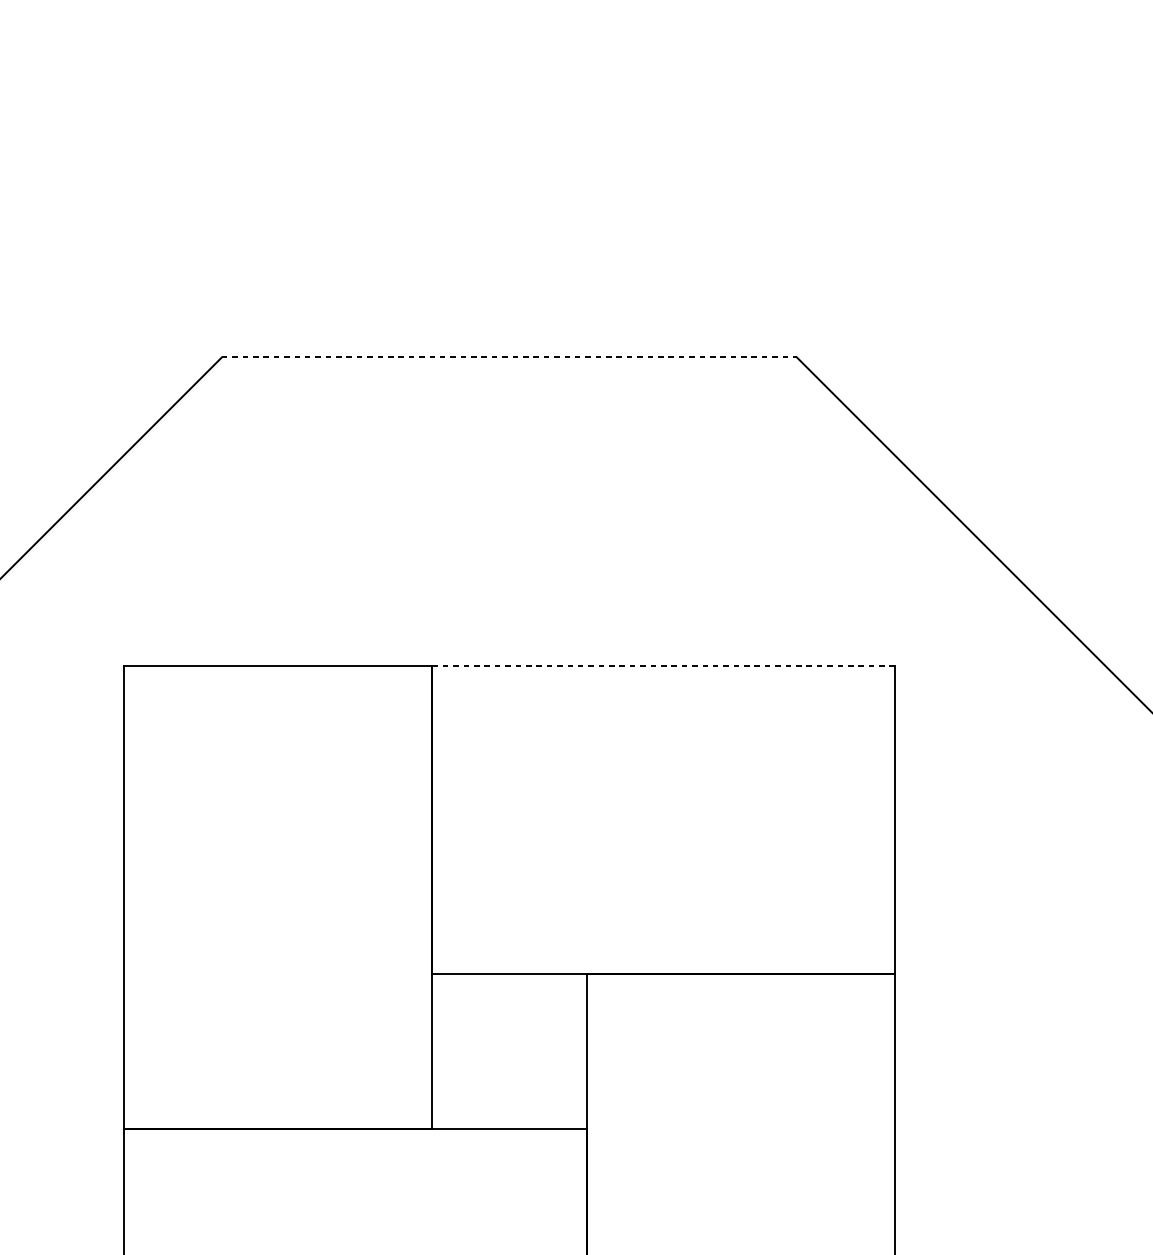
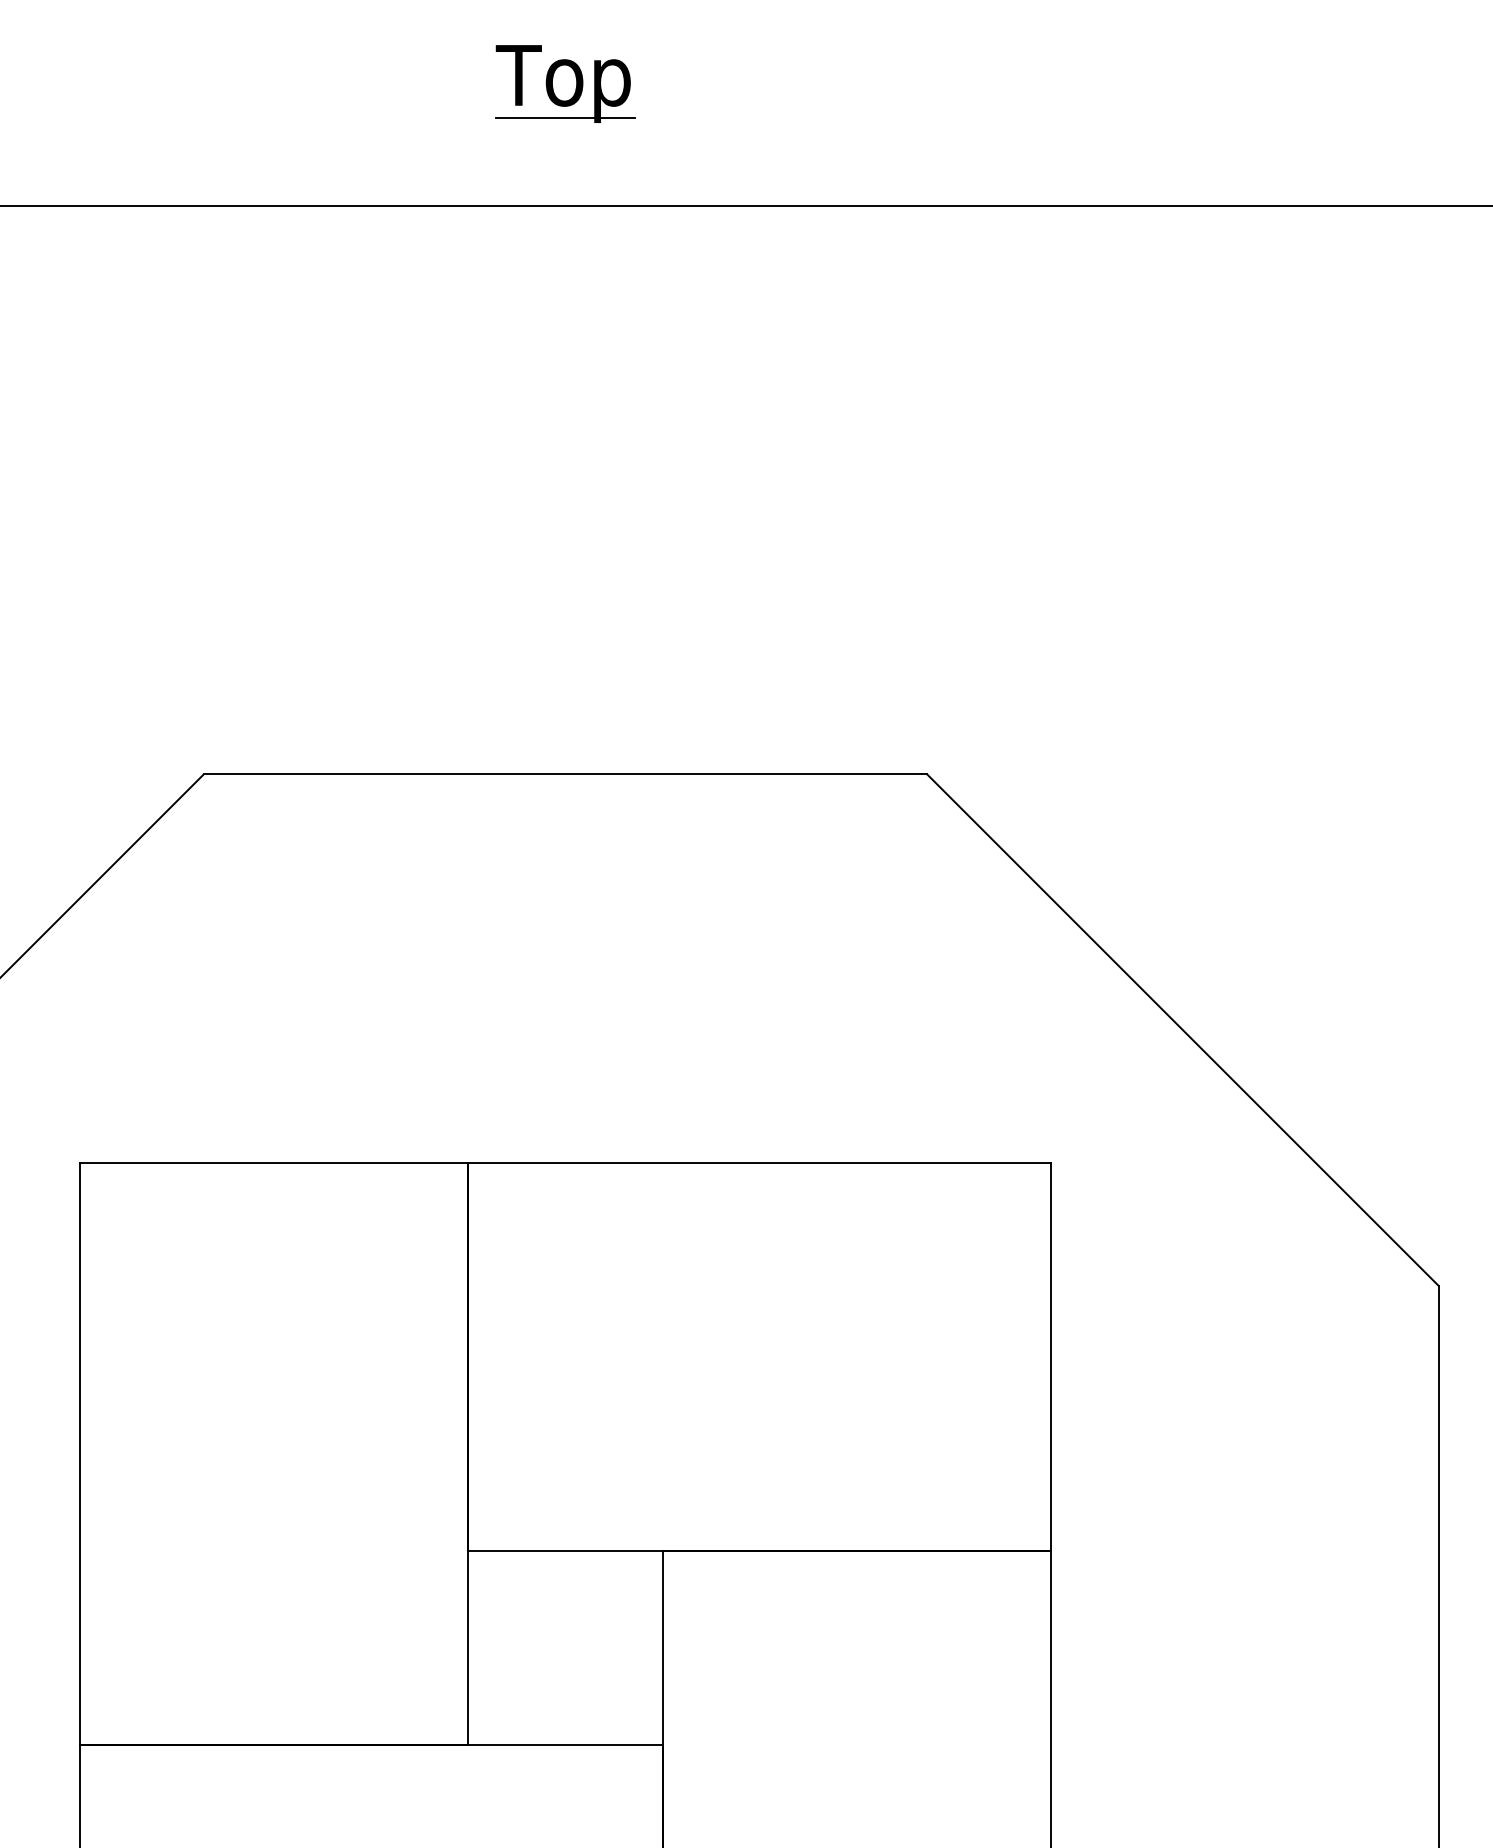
line: (509, 357) -> (565, 774), dashed -> solid
line: (663, 665) -> (759, 1162), dashed -> solid

